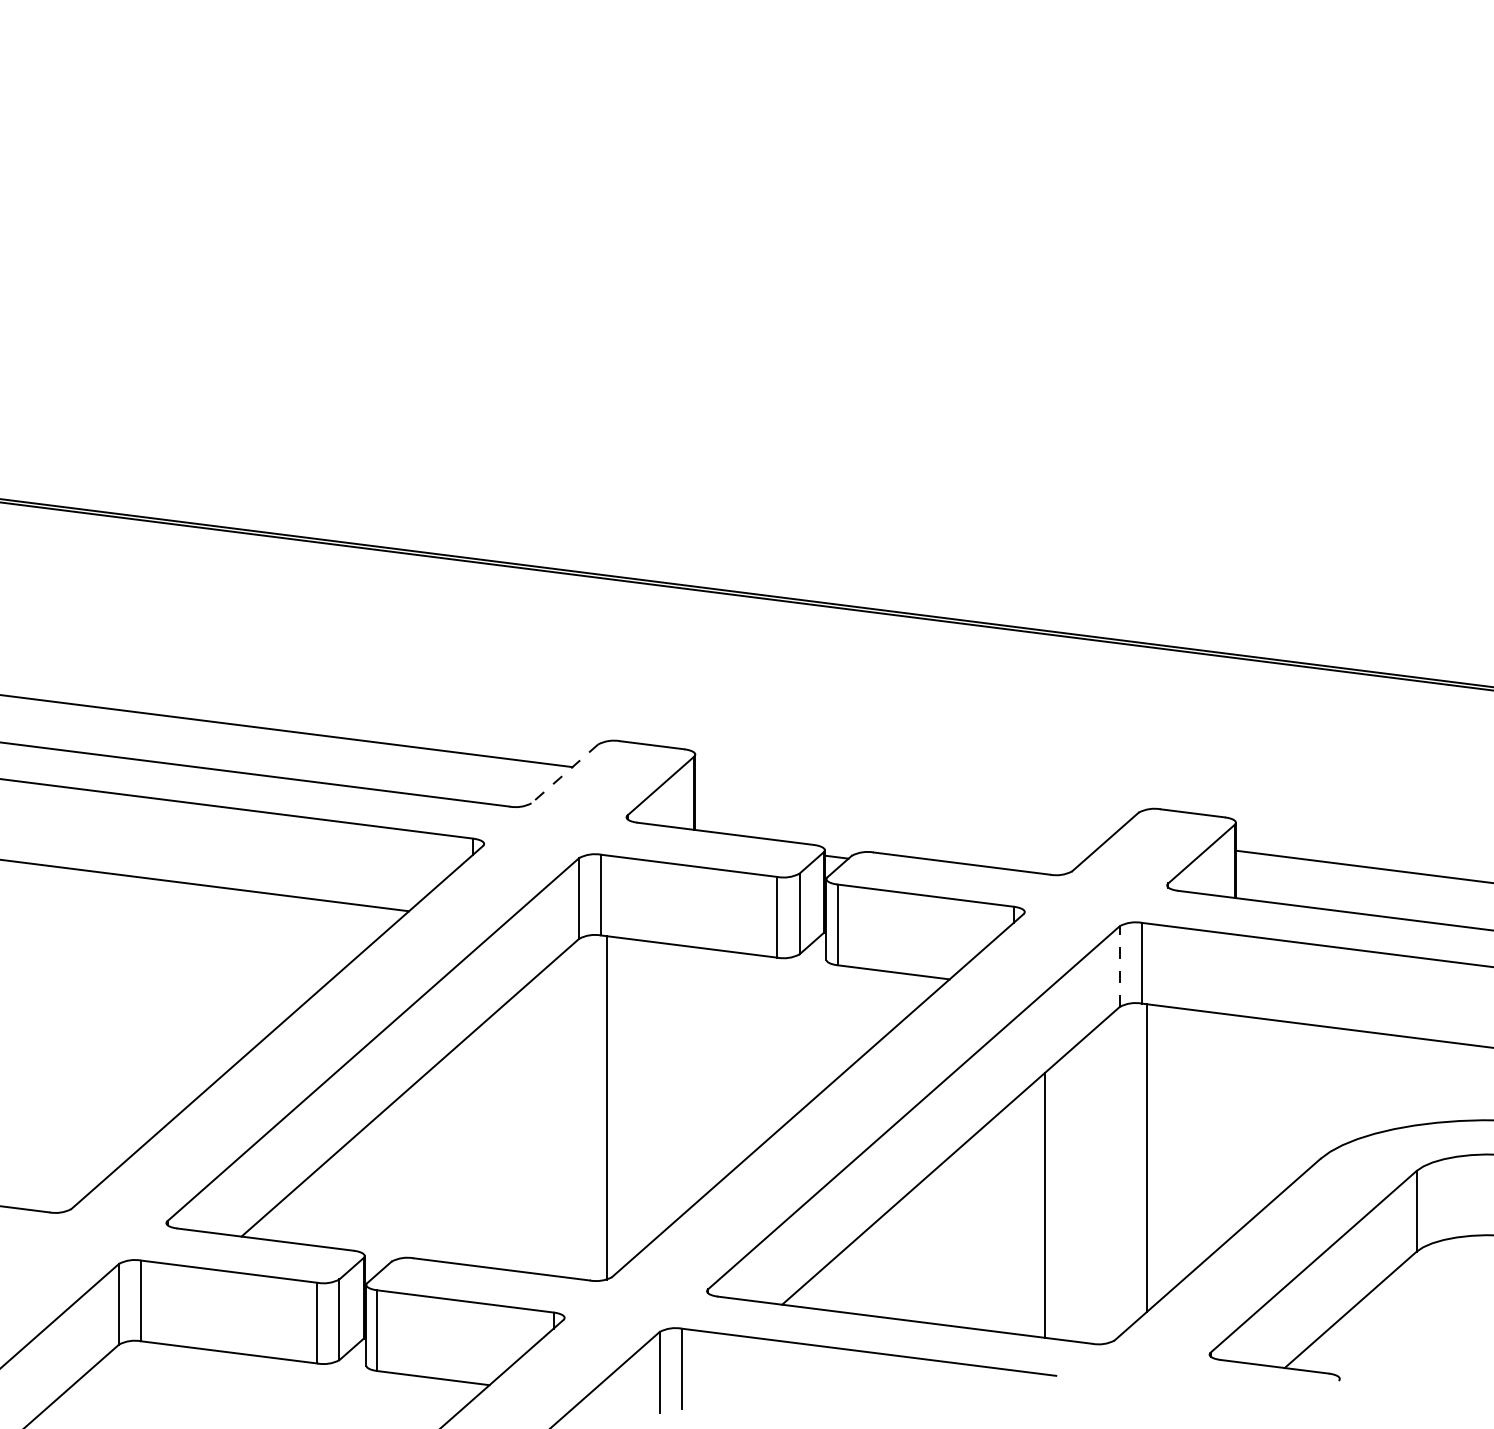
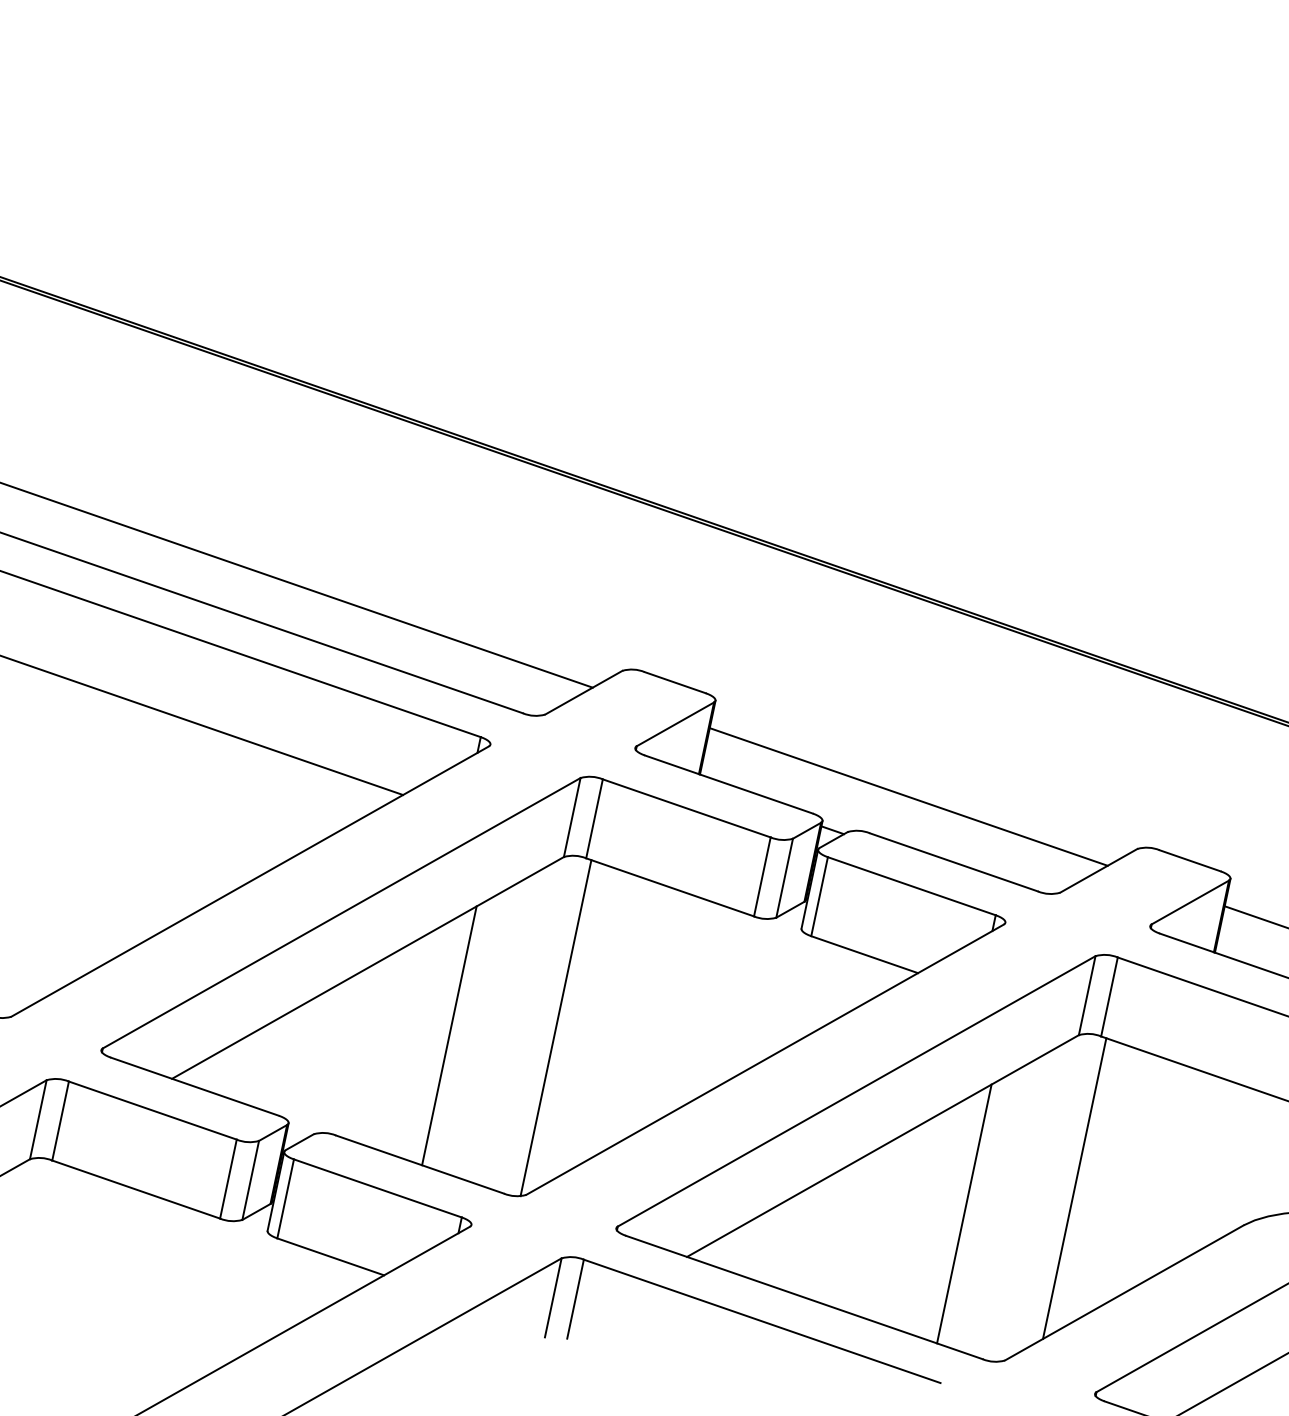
line: (564, 774) -> (583, 693), dashed -> solid
line: (904, 808) -> (909, 796), added
line: (1119, 966) -> (1086, 995), dashed -> solid
line: (503, 1137) -> (448, 1035), added

